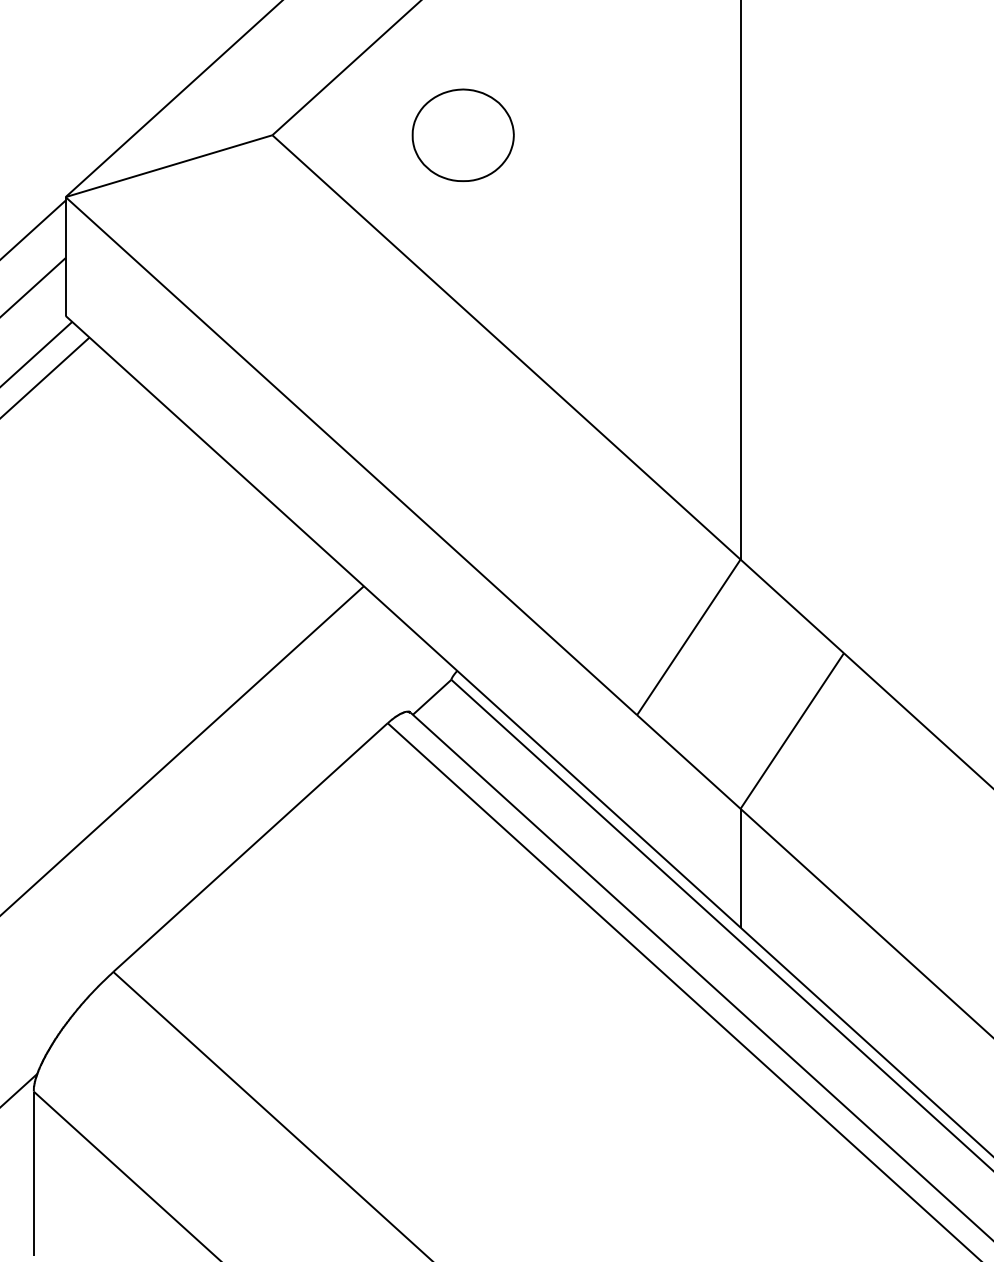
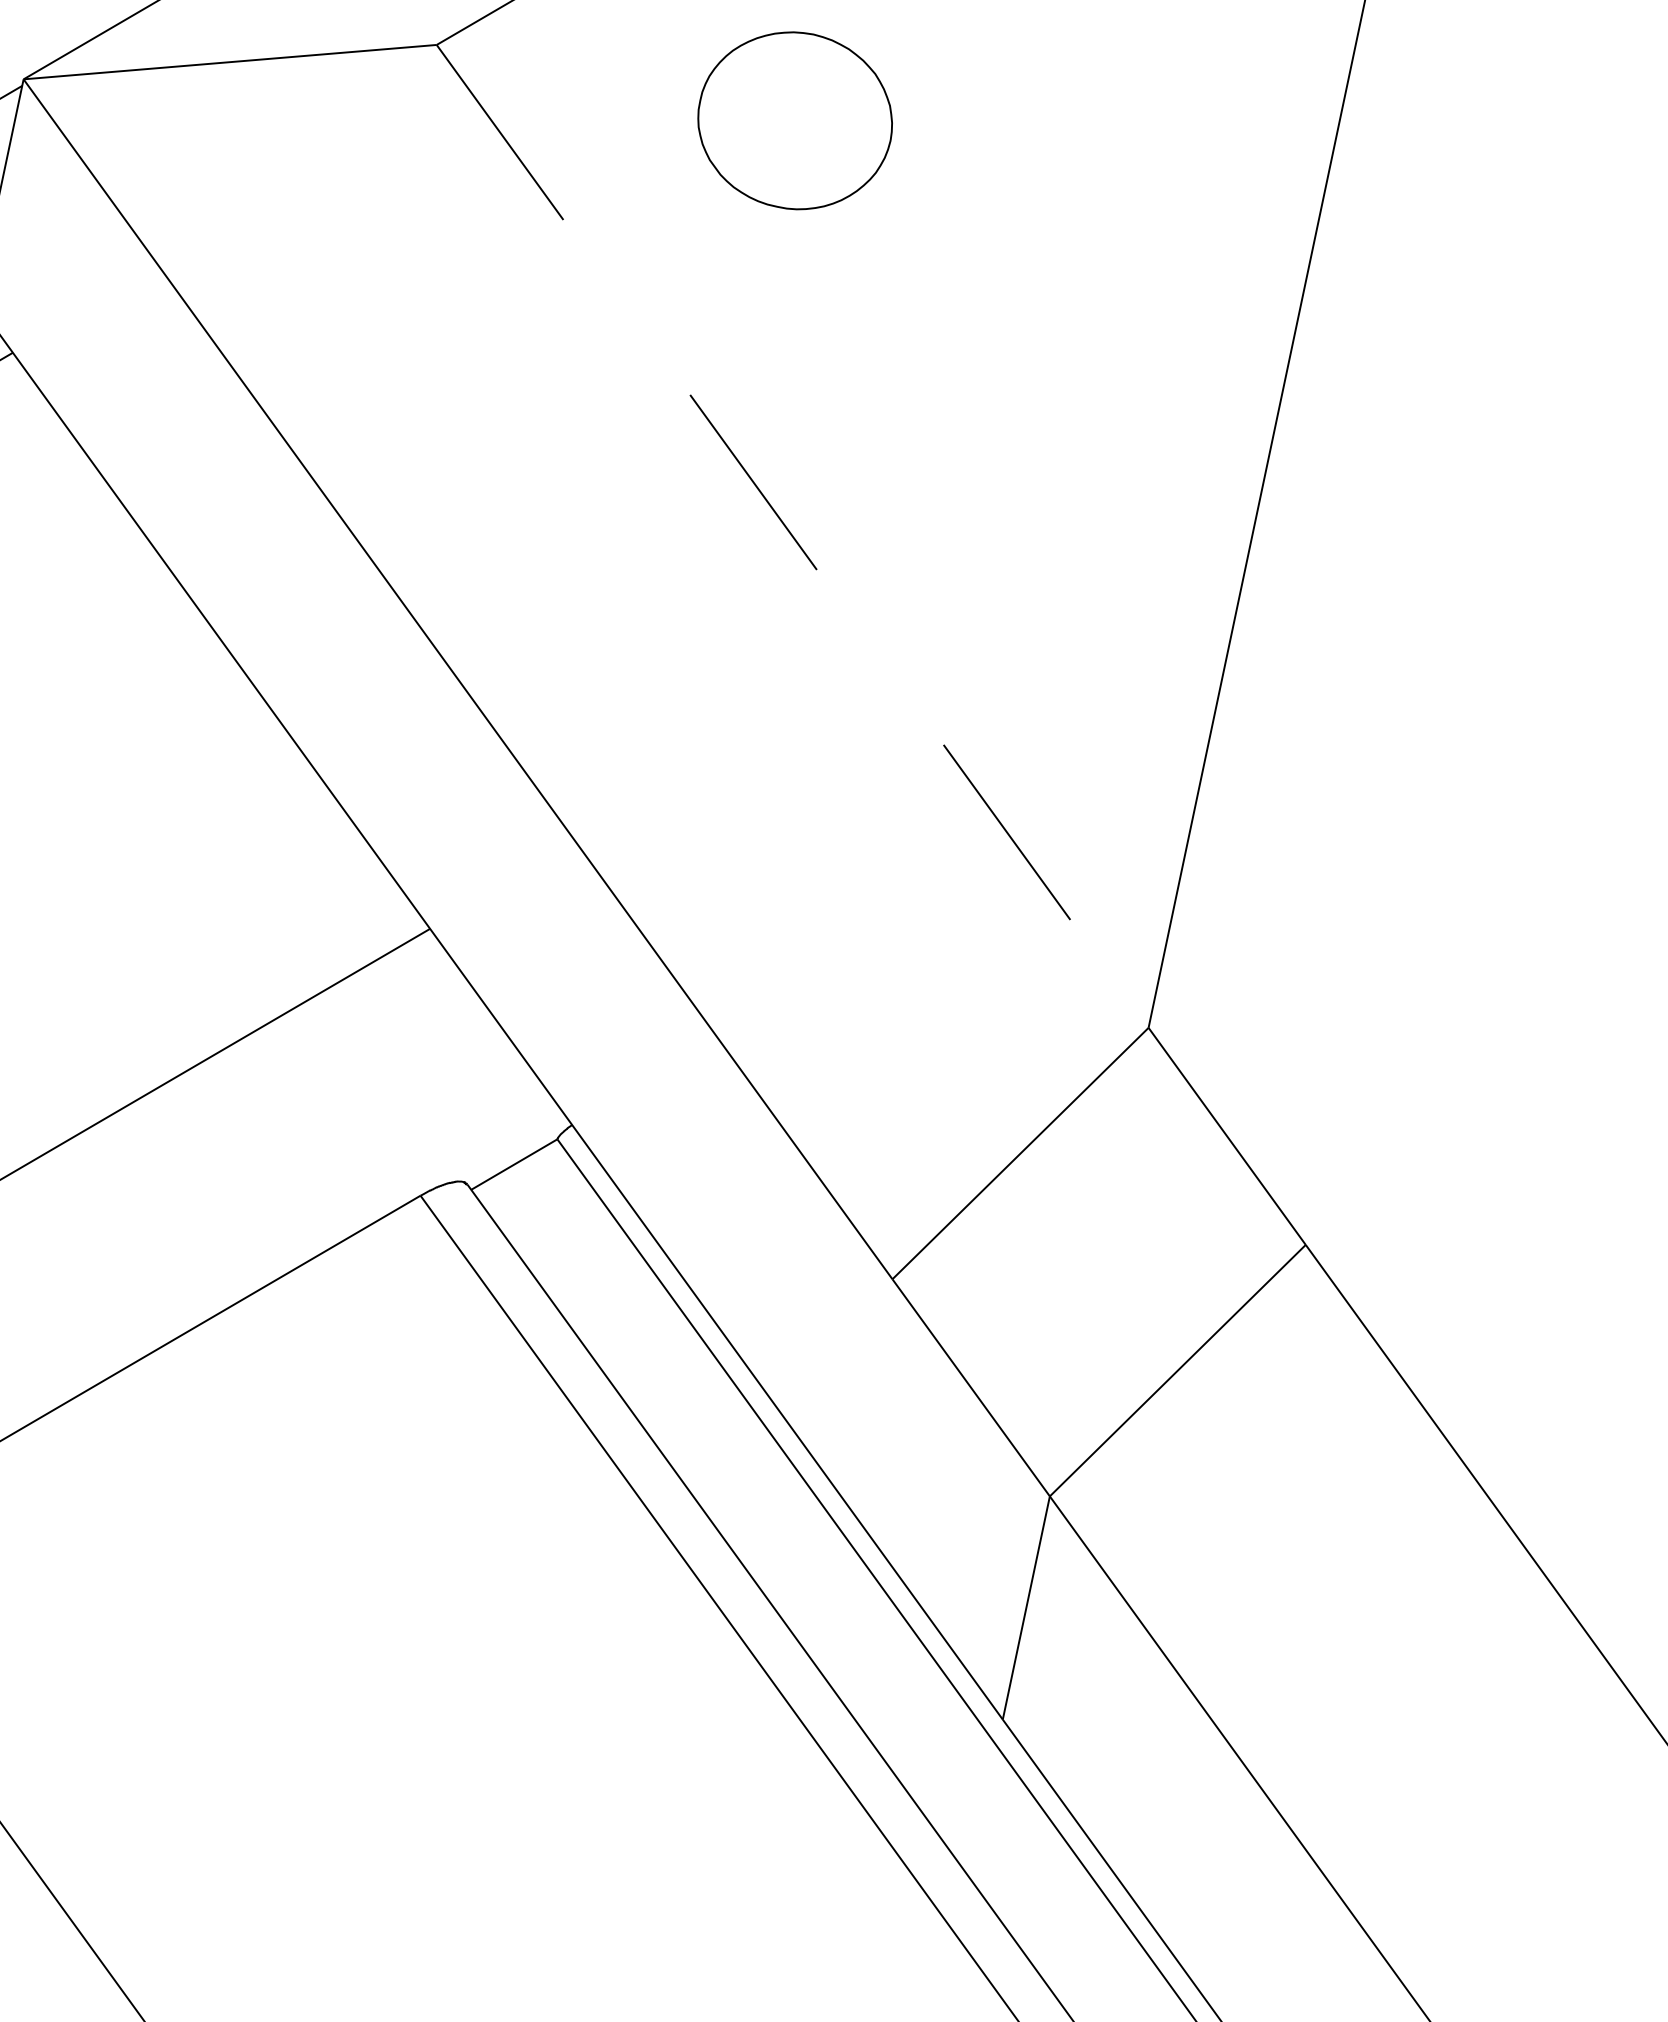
line: (506, 347) -> (792, 536), solid -> dashed

